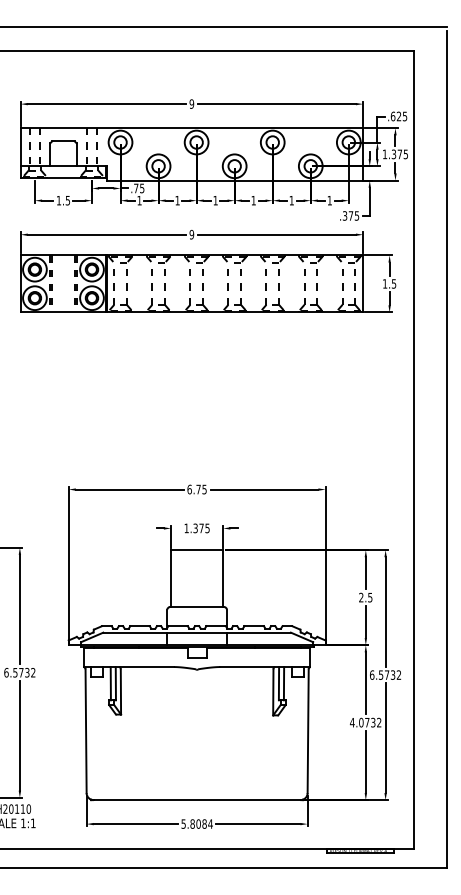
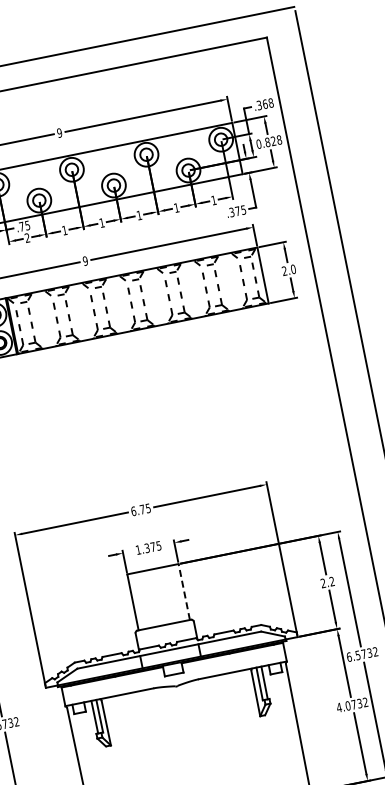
text: (398, 116) -> (264, 104), .625 -> .368
text: (395, 154) -> (269, 142), 1.375 -> 0.828
text: (139, 200) -> (27, 237), 1 -> 2
text: (389, 283) -> (288, 269), 1.5 -> 2.0
line: (223, 578) -> (184, 591), solid -> dashed
text: (370, 597) -> (332, 581), 2.5 -> 2.2

